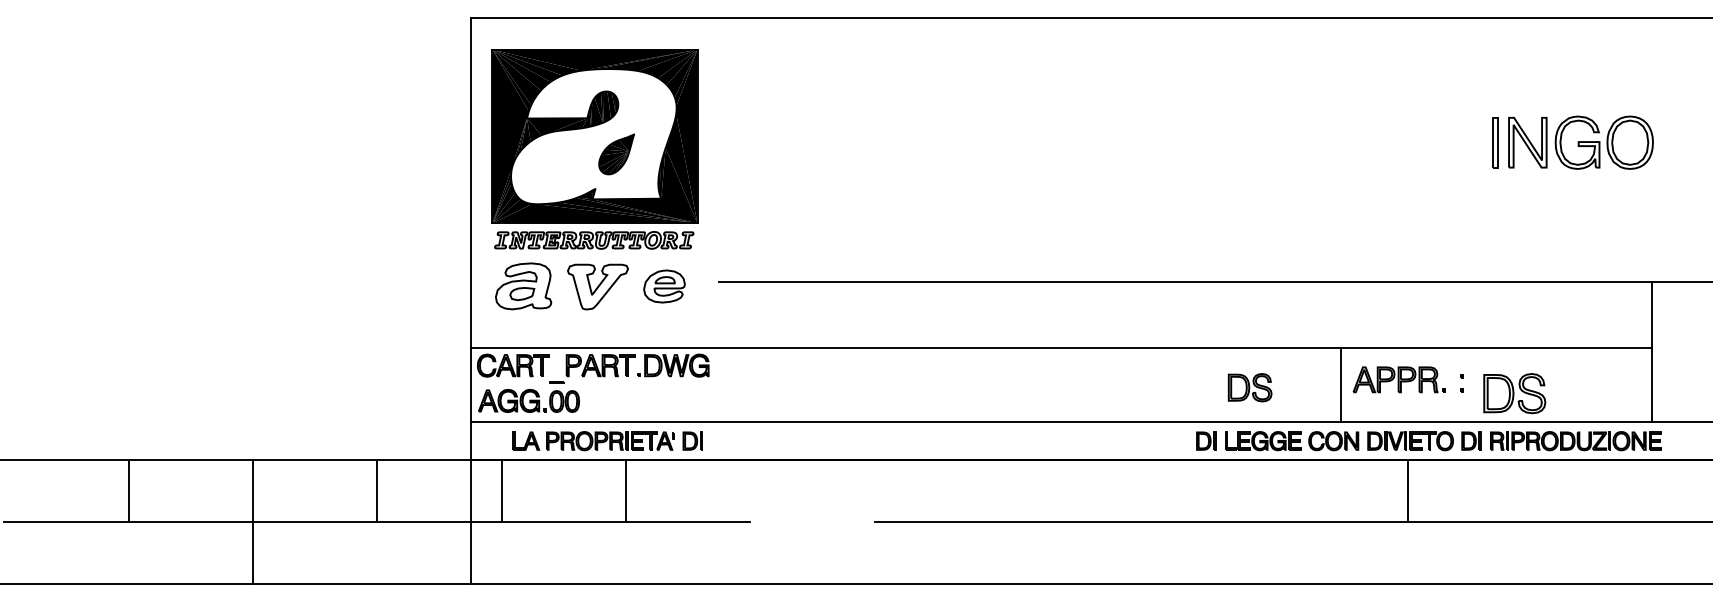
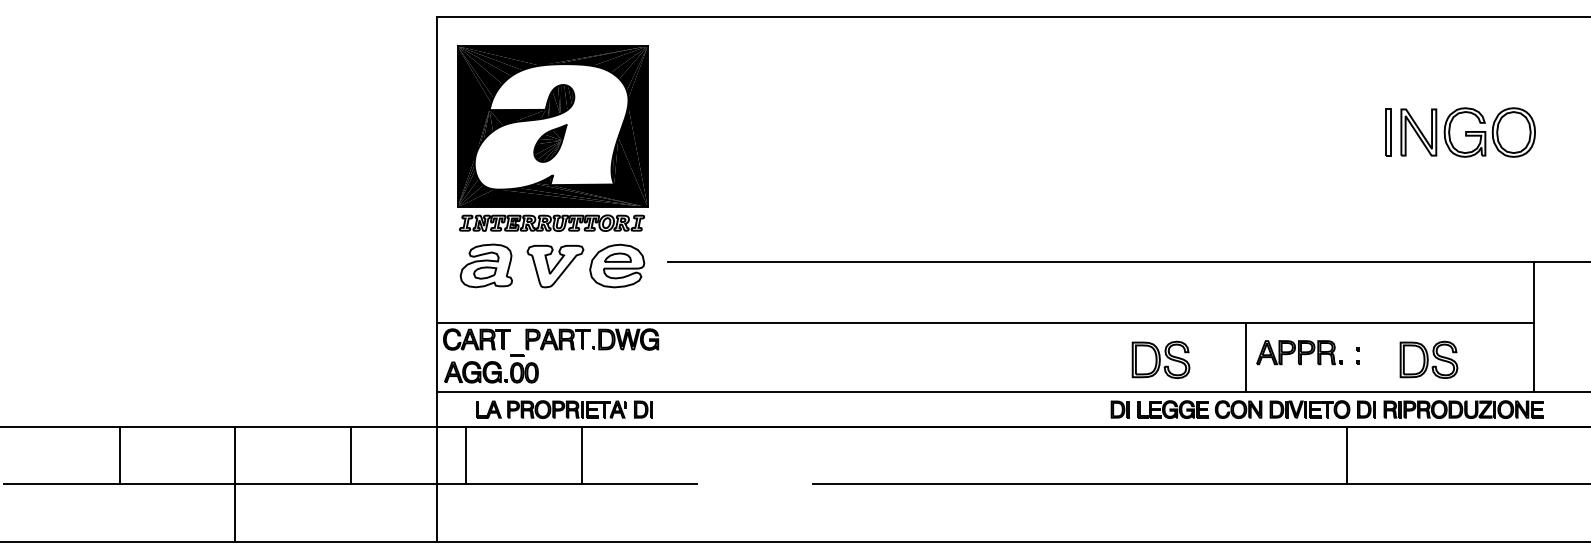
part: (616, 154) -> (550, 143), moved
part: (664, 286) -> (617, 266), size x1.43
part: (1249, 387) -> (1160, 359), size x1.43
part: (1514, 393) -> (1428, 359), moved
line: (1408, 490) -> (1347, 455), moved

